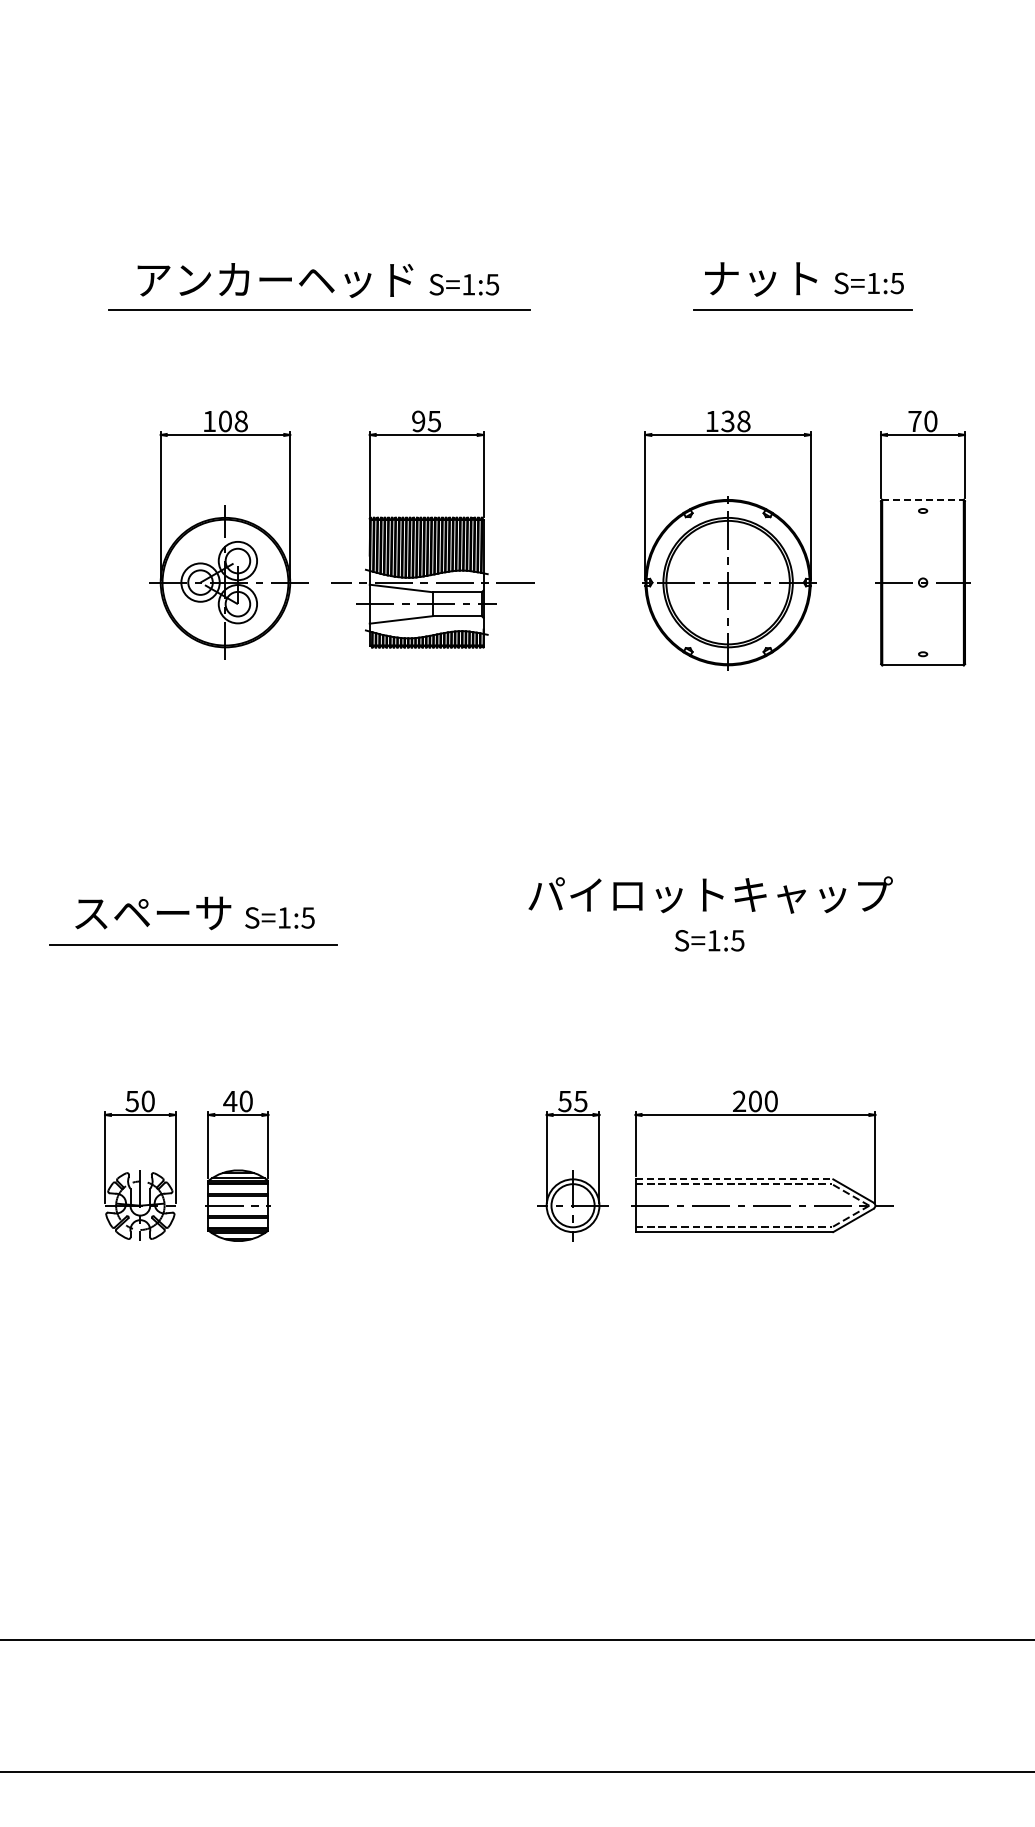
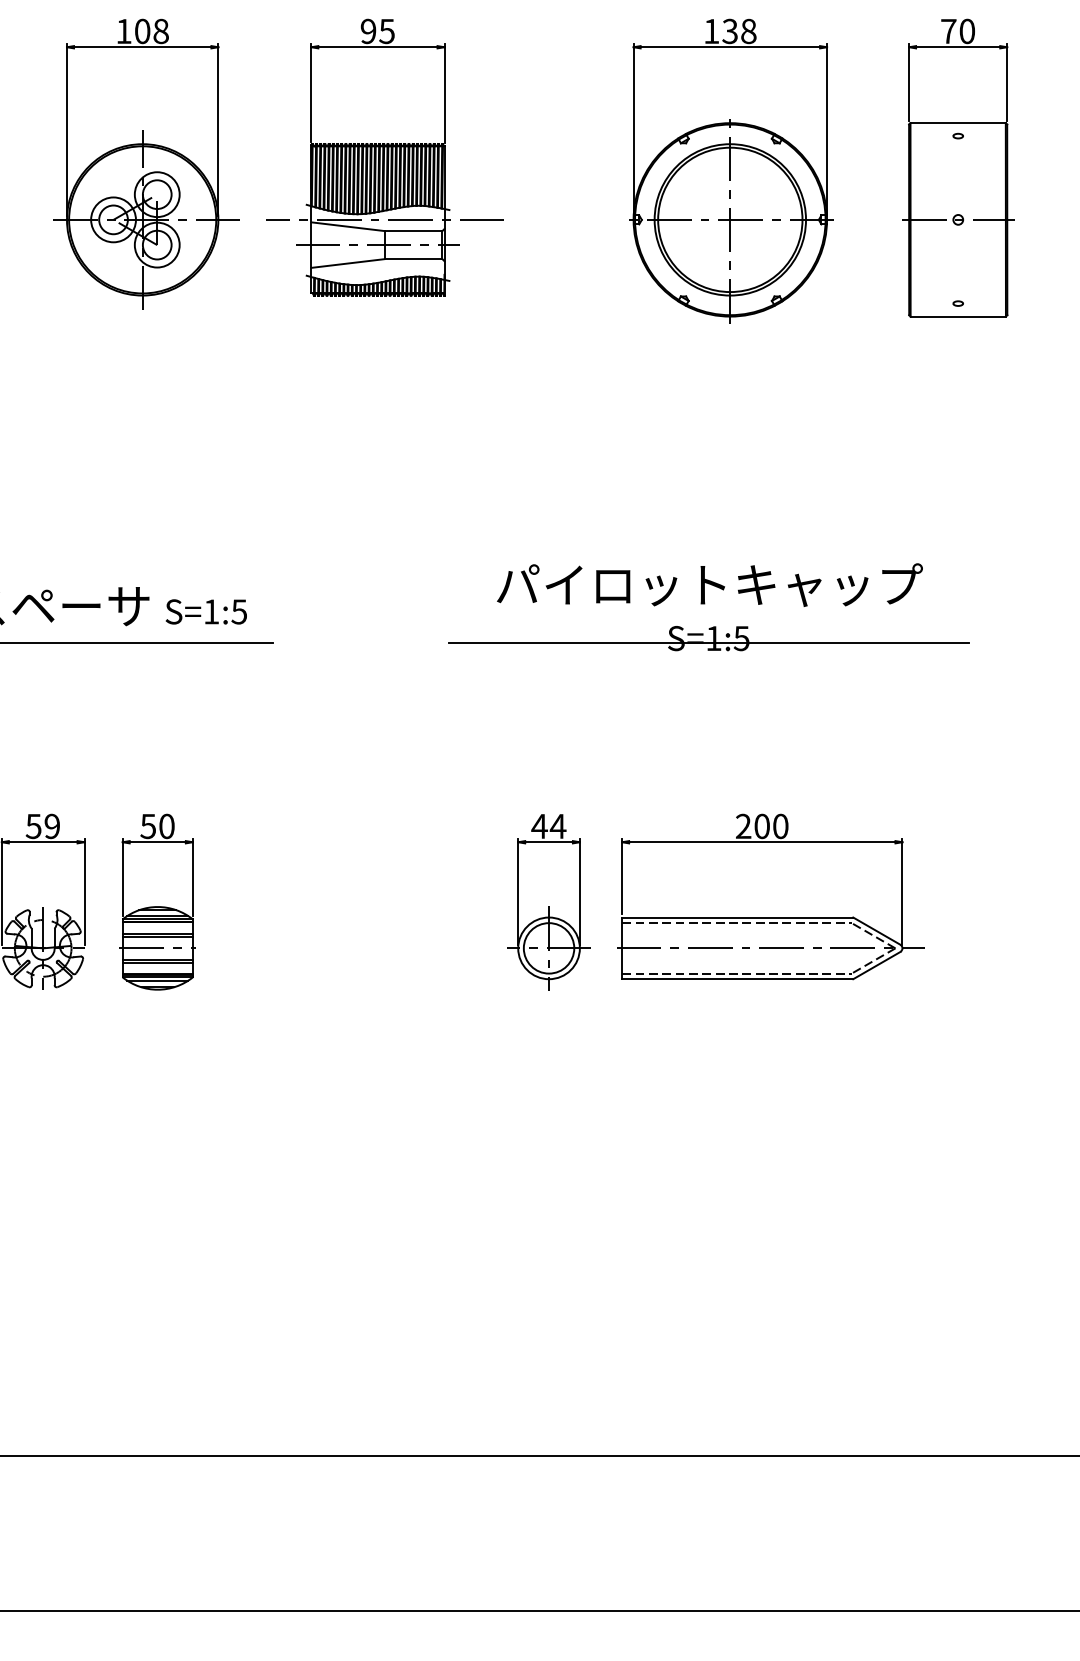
line: (922, 499) -> (957, 122), dashed -> solid
line: (709, 944) -> (708, 642), added
text: (147, 1101) -> (51, 826), 50 -> 59
text: (230, 1101) -> (148, 826), 40 -> 50
text: (572, 1101) -> (548, 826), 55 -> 44
line: (734, 1179) -> (737, 917), dashed -> solid

